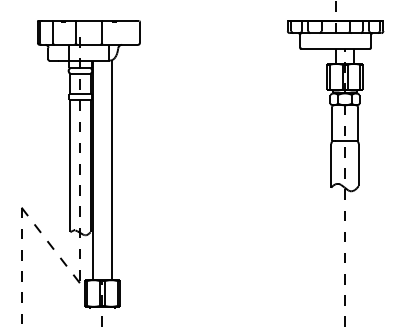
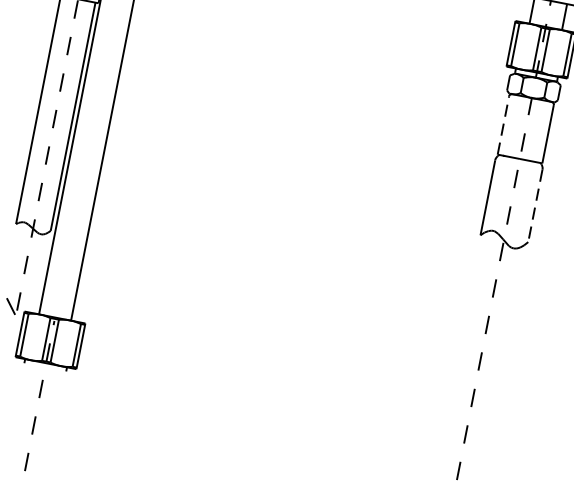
line: (332, 123) -> (504, 125), solid -> dashed
line: (358, 165) -> (534, 206), solid -> dashed

